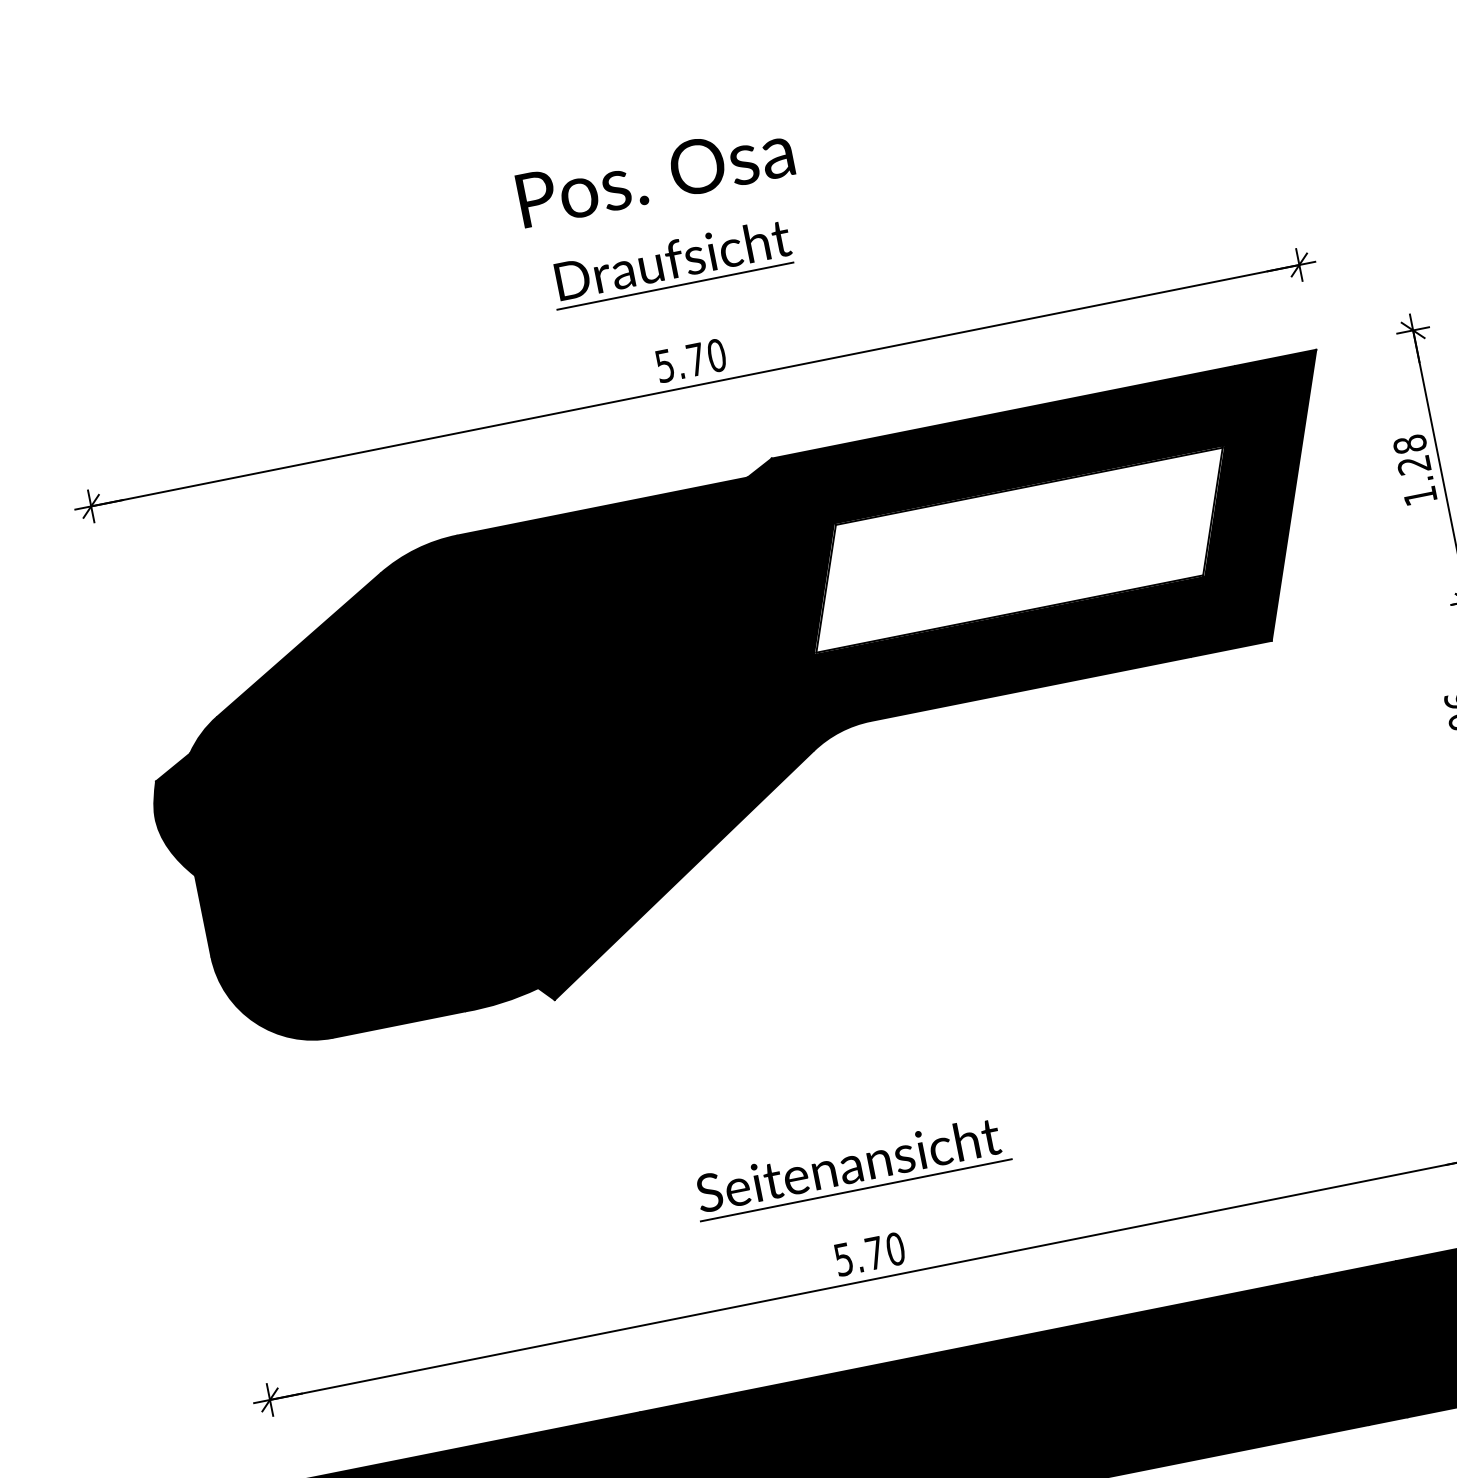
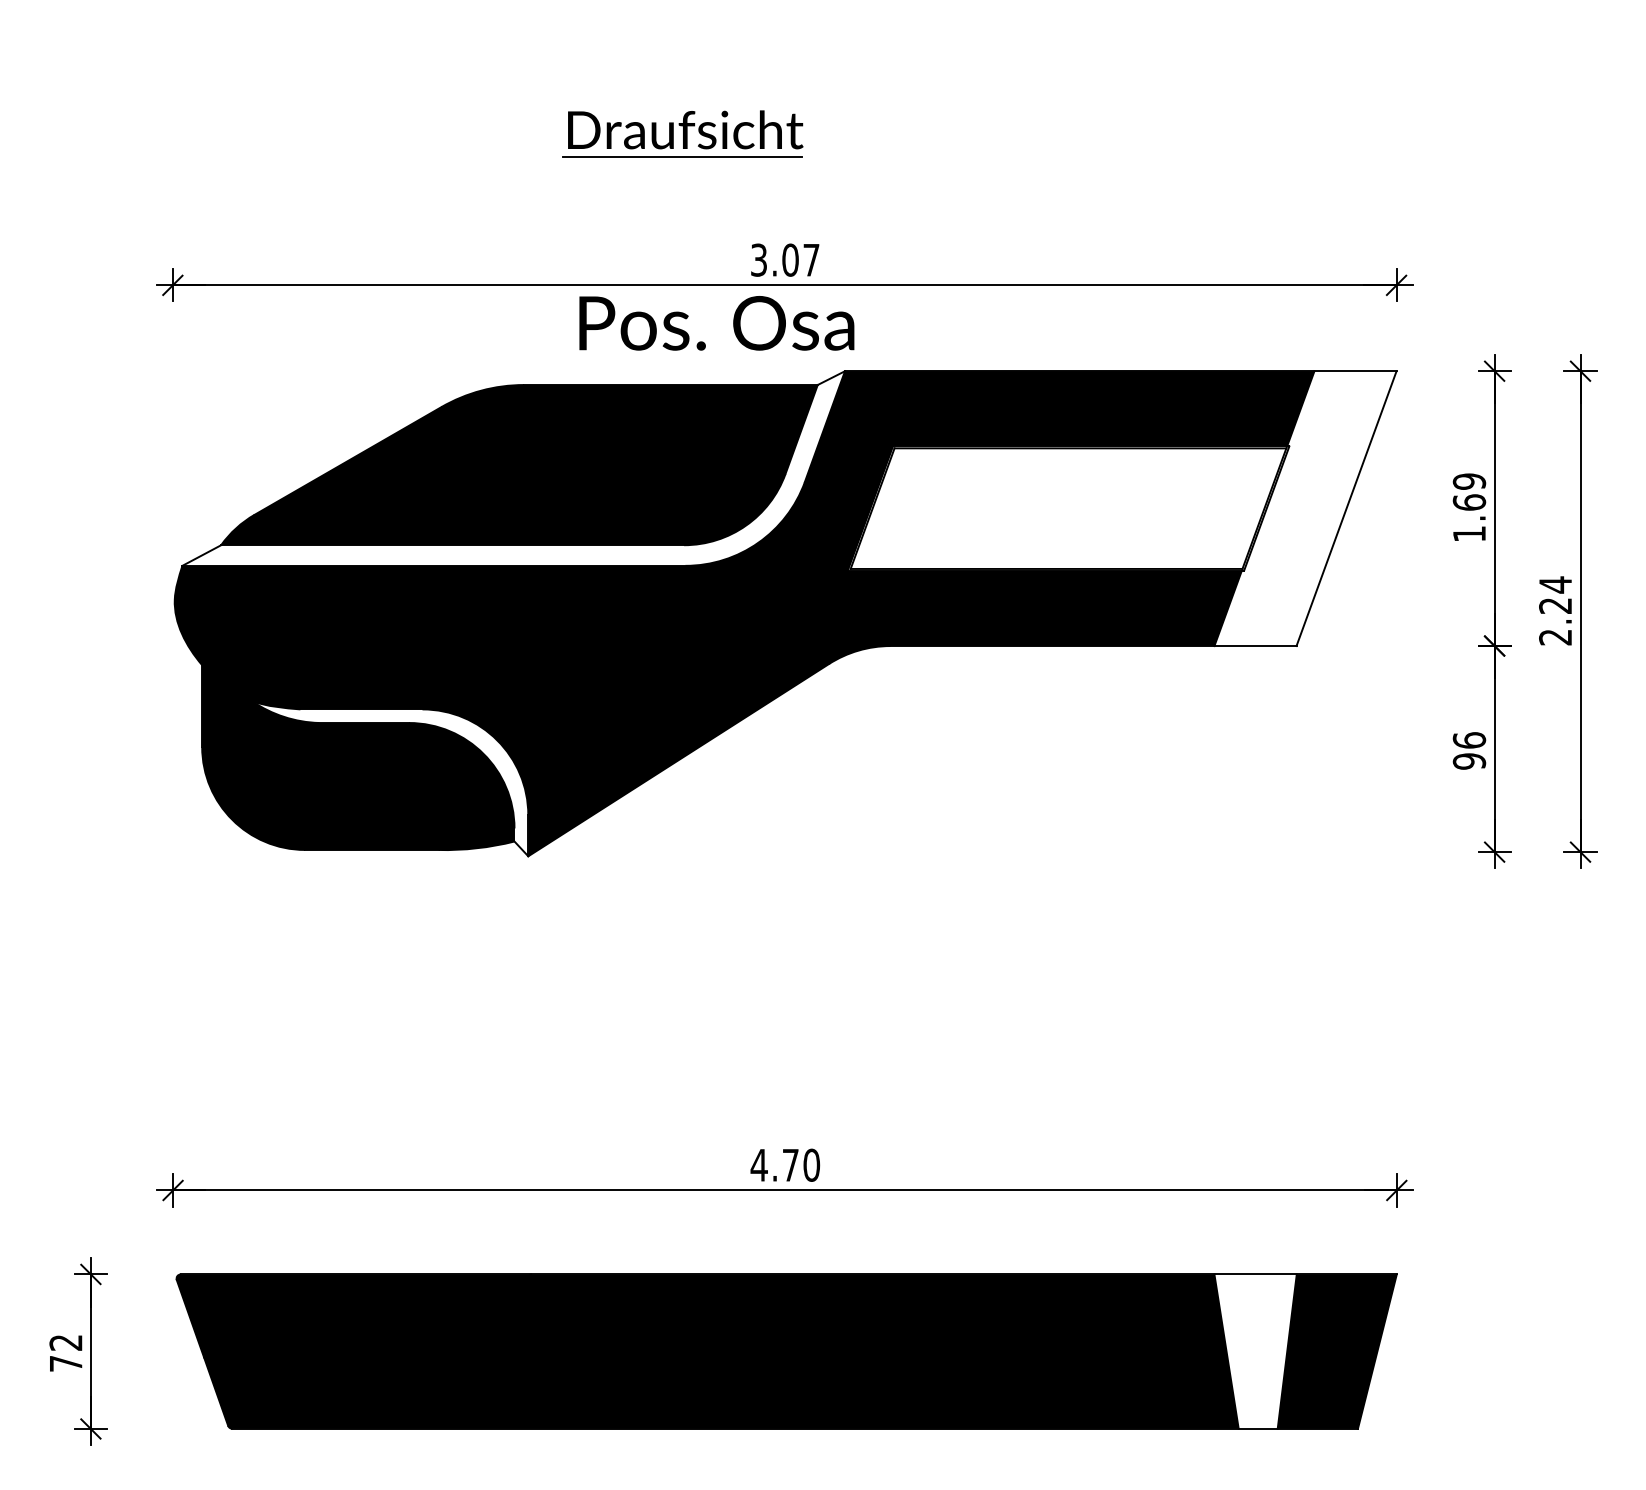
text: (655, 175) -> (716, 323), moved
part: (670, 263) -> (682, 133), moved
text: (690, 360) -> (785, 259), 5.70 -> 3.07
text: (1412, 454) -> (1469, 491), 1.28 -> 1.69
fill: (1253, 503) -> (1305, 508), removed
fill: (463, 620) -> (513, 468), removed
fill: (403, 950) -> (390, 778), removed
part: (851, 1167) -> (784, 1077), removed
text: (843, 1259) -> (758, 1165), 5.70 -> 4.70
fill: (1370, 1345) -> (1255, 1351), removed

